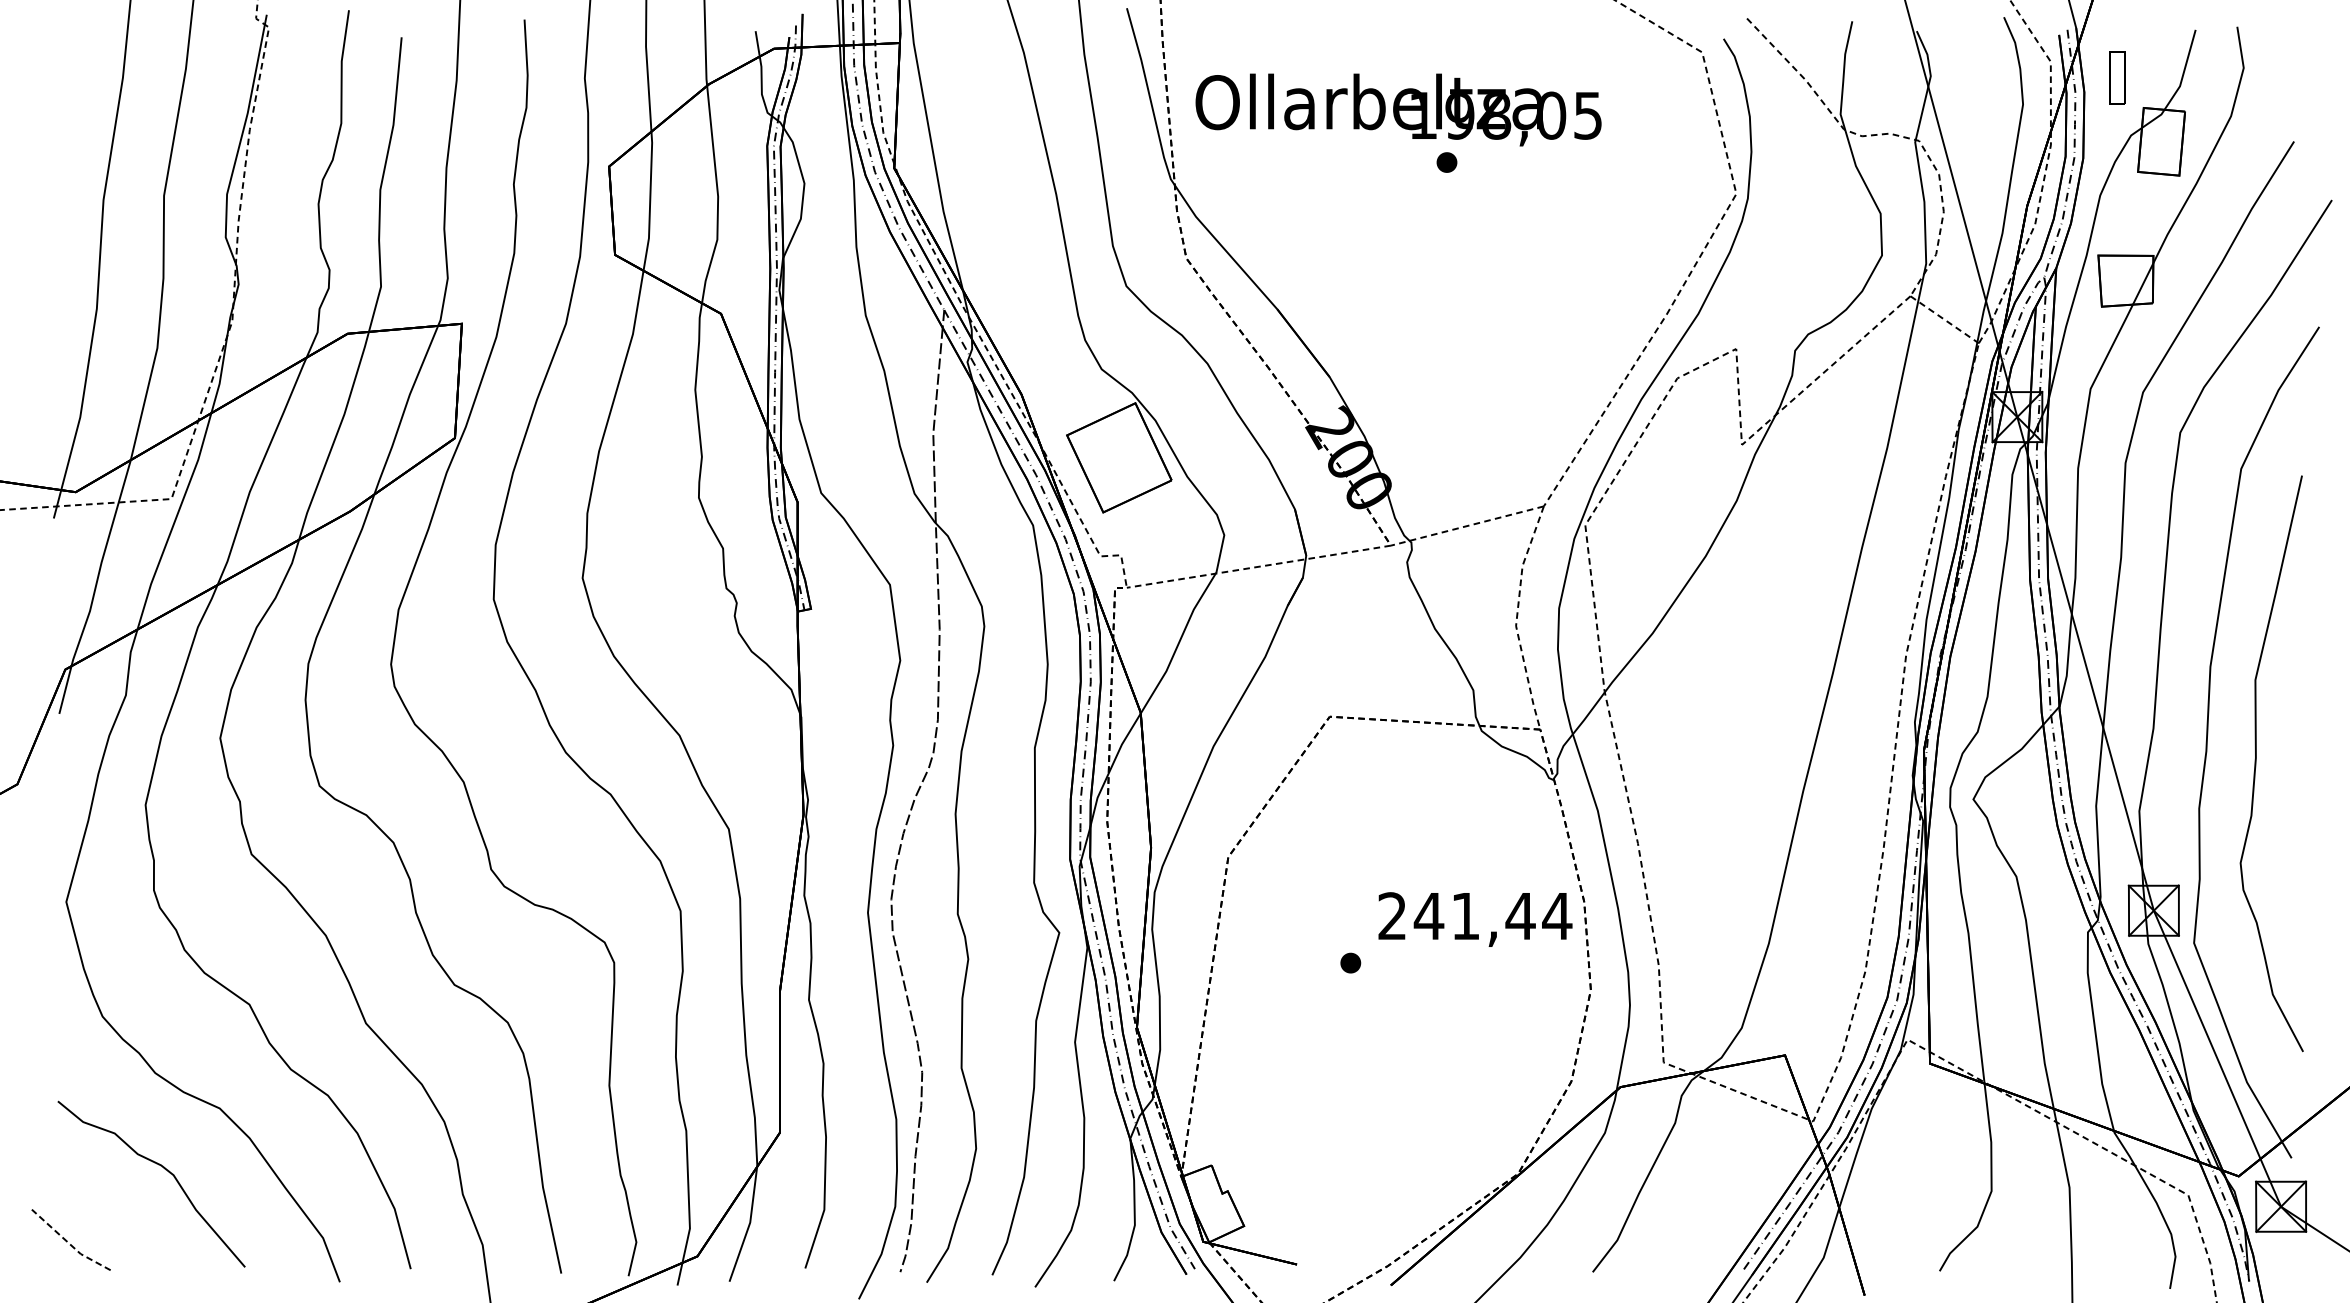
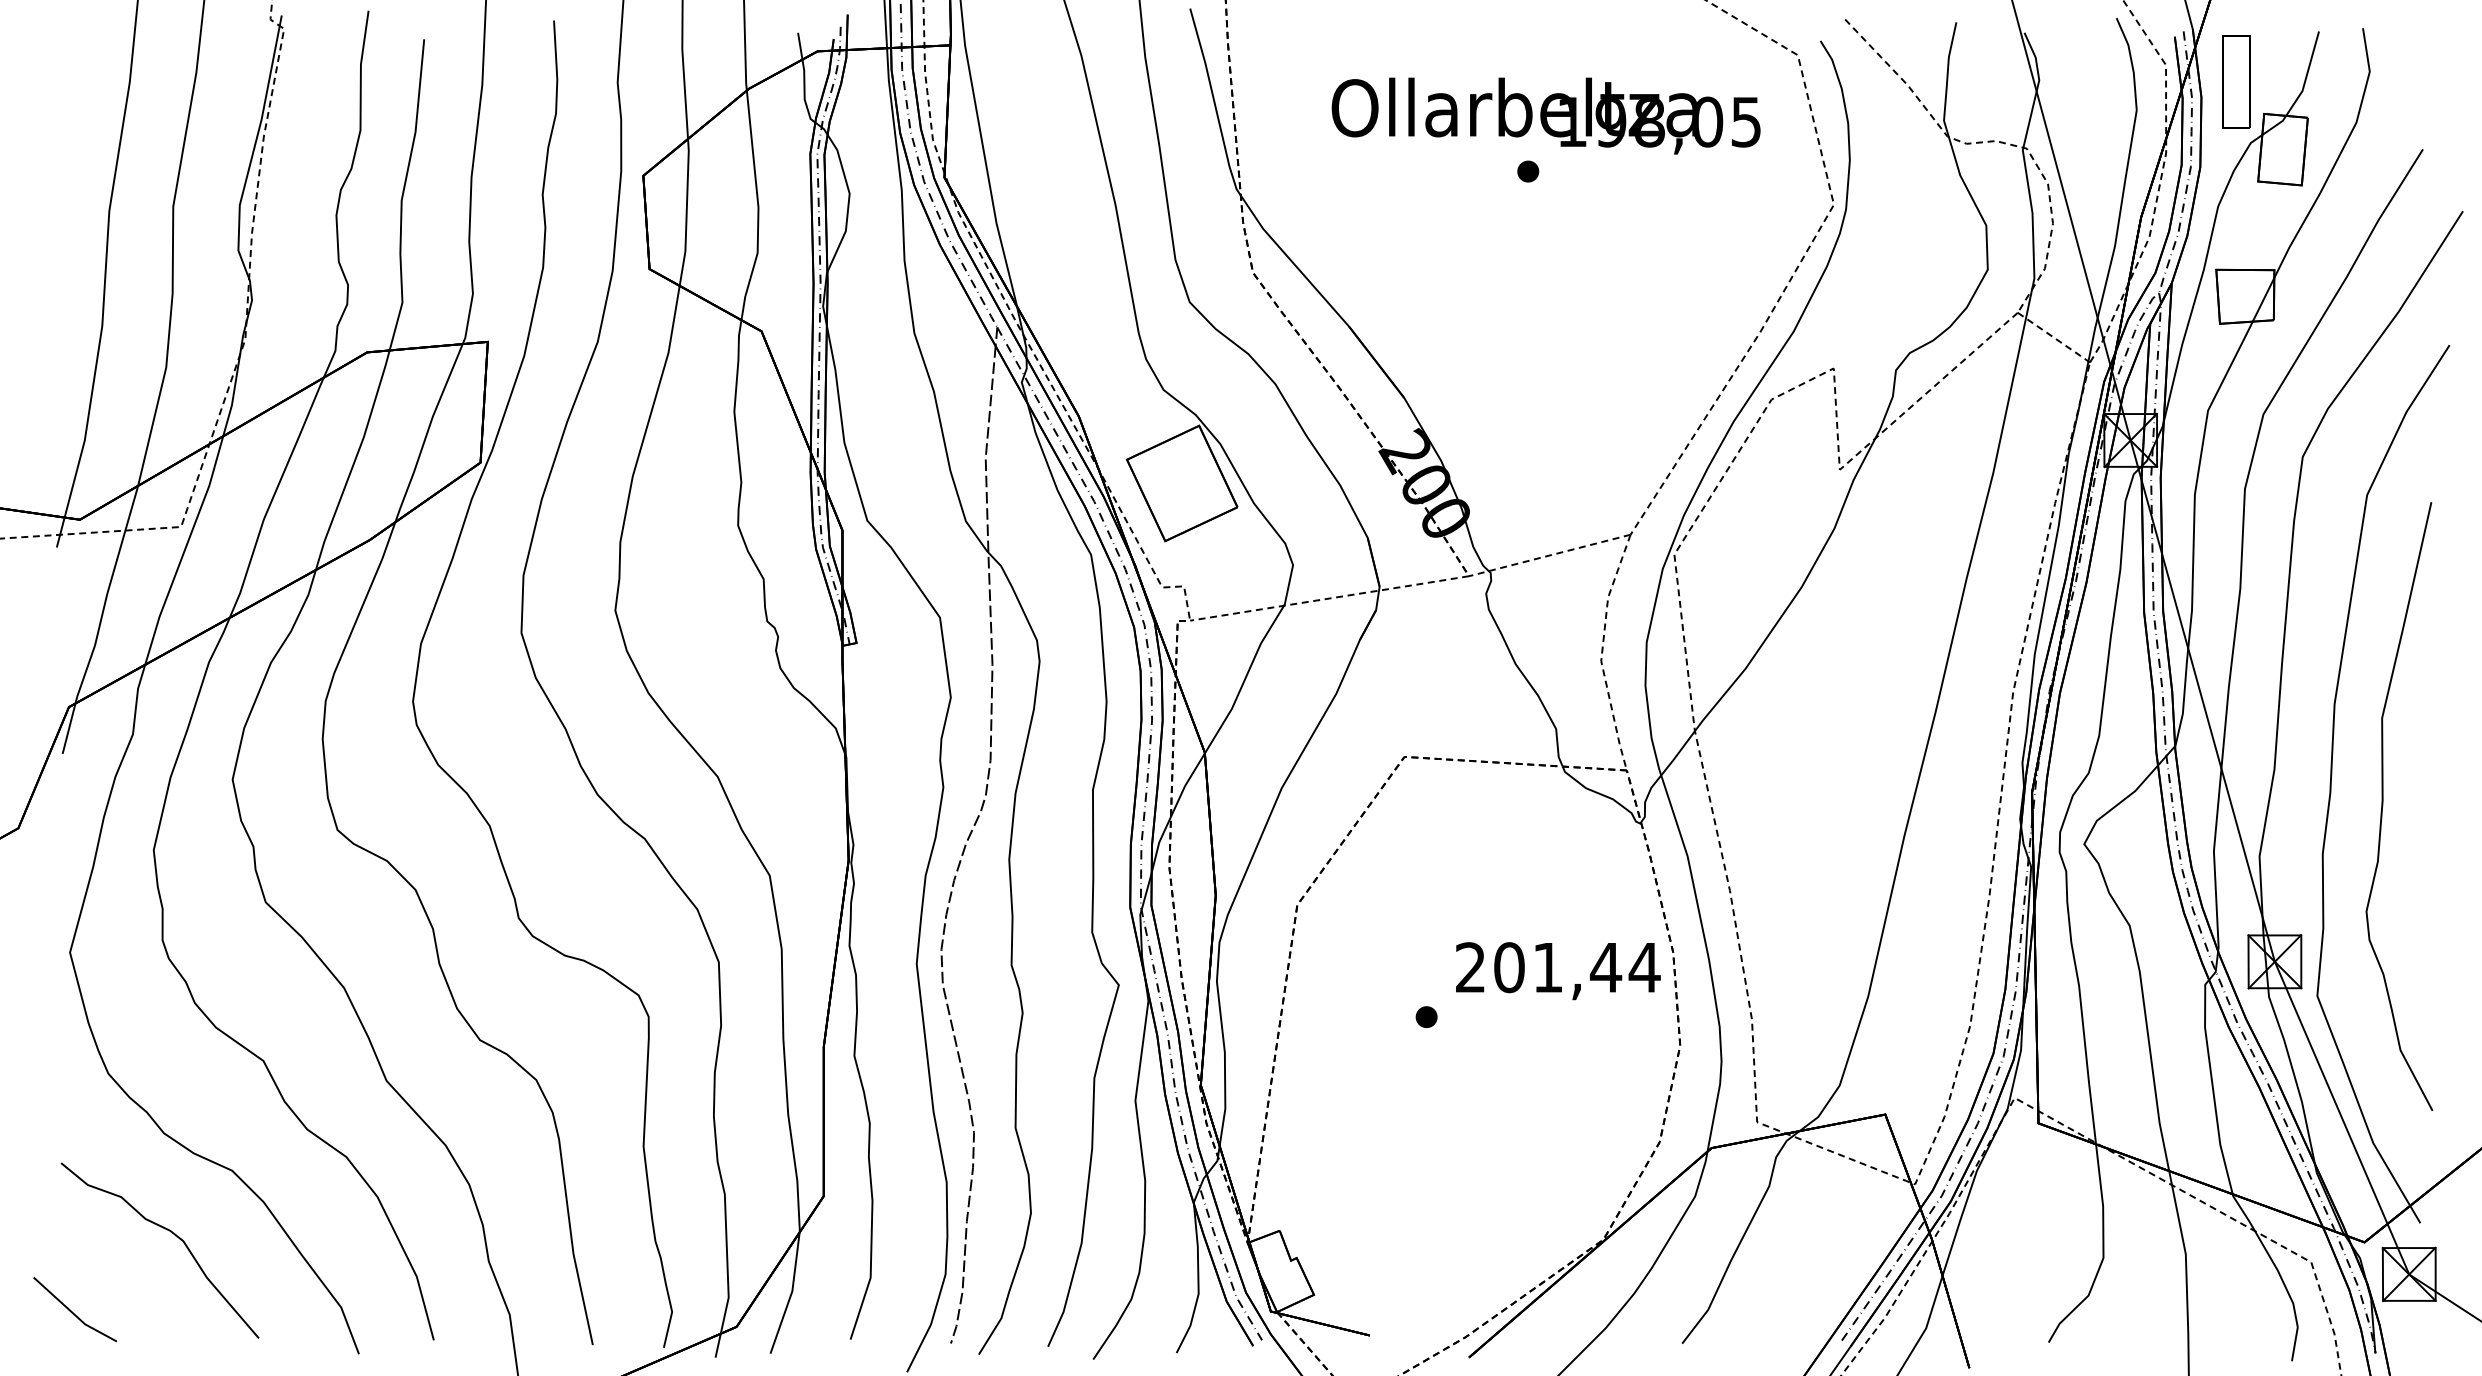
part: (2117, 77) -> (2236, 81), size x1.67
text: (1397, 109) -> (1545, 115), moved
text: (1429, 916) -> (1509, 967), 241,44 -> 201,44
line: (68, 1242) -> (72, 1312), dashed -> solid

